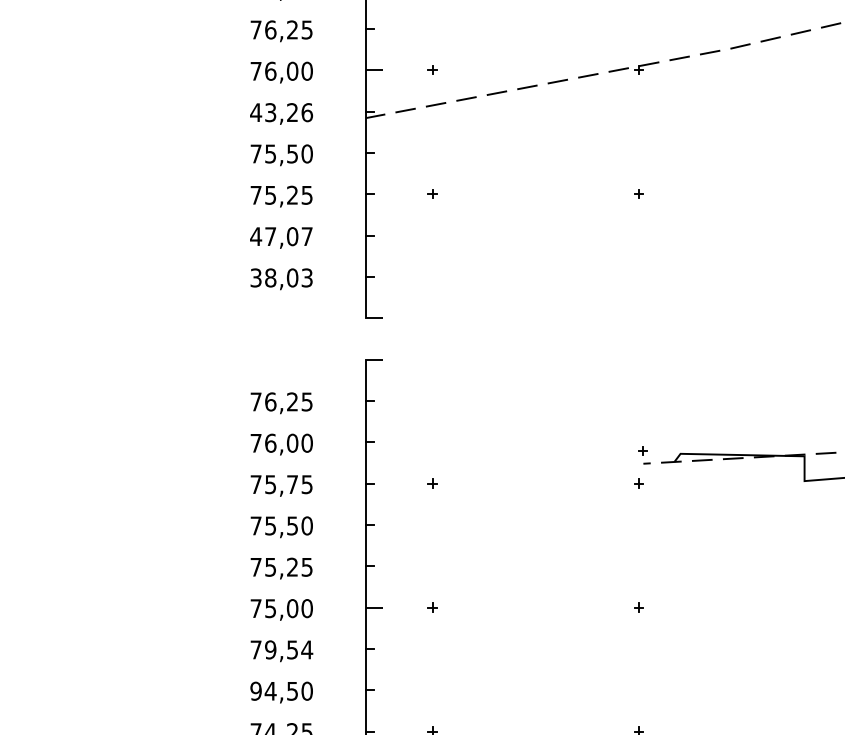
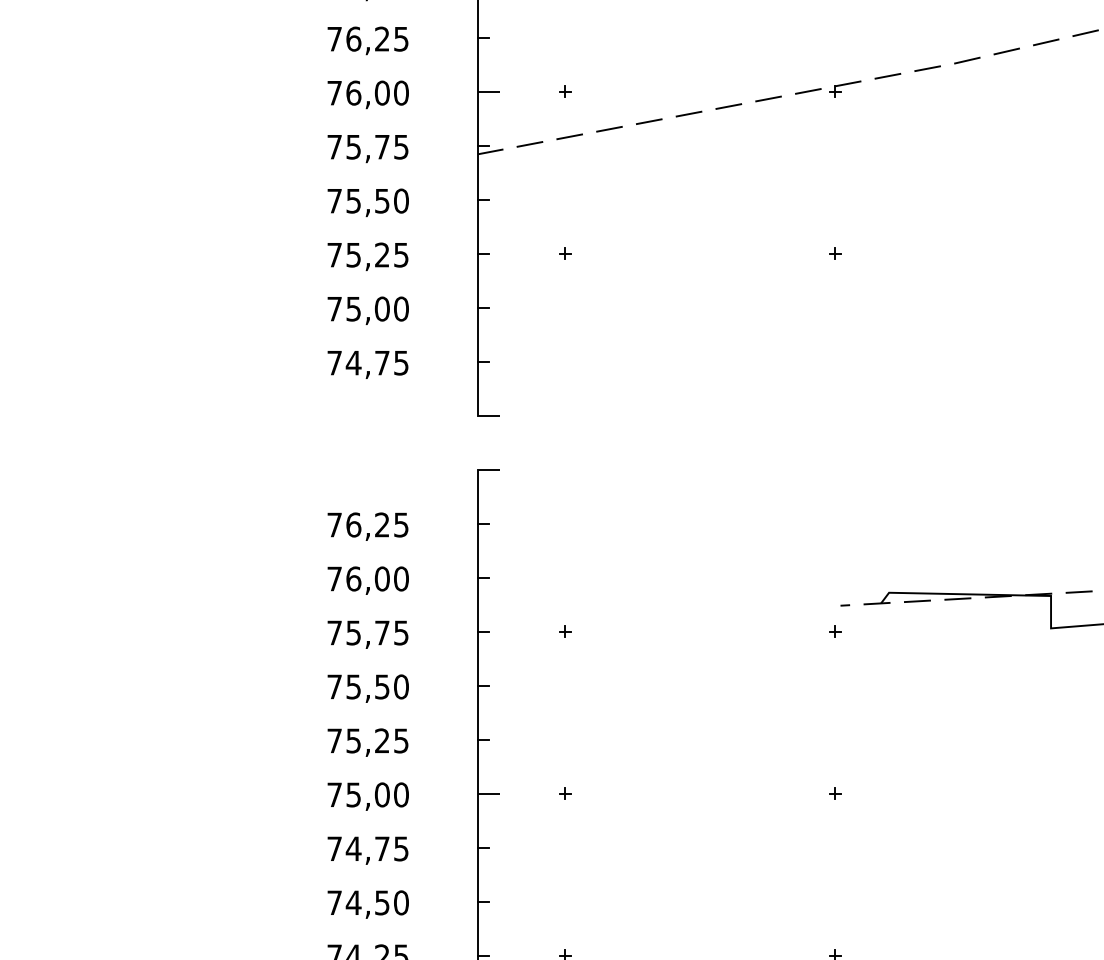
text: (281, 112) -> (367, 146), 43,26 -> 75,75
text: (281, 236) -> (367, 308), 47,07 -> 75,00
text: (281, 277) -> (367, 362), 38,03 -> 74,75
part: (643, 450) -> (840, 588), removed
text: (288, 649) -> (377, 848), 79,54 -> 74,75
text: (255, 690) -> (334, 902), 94,50 -> 74,50

